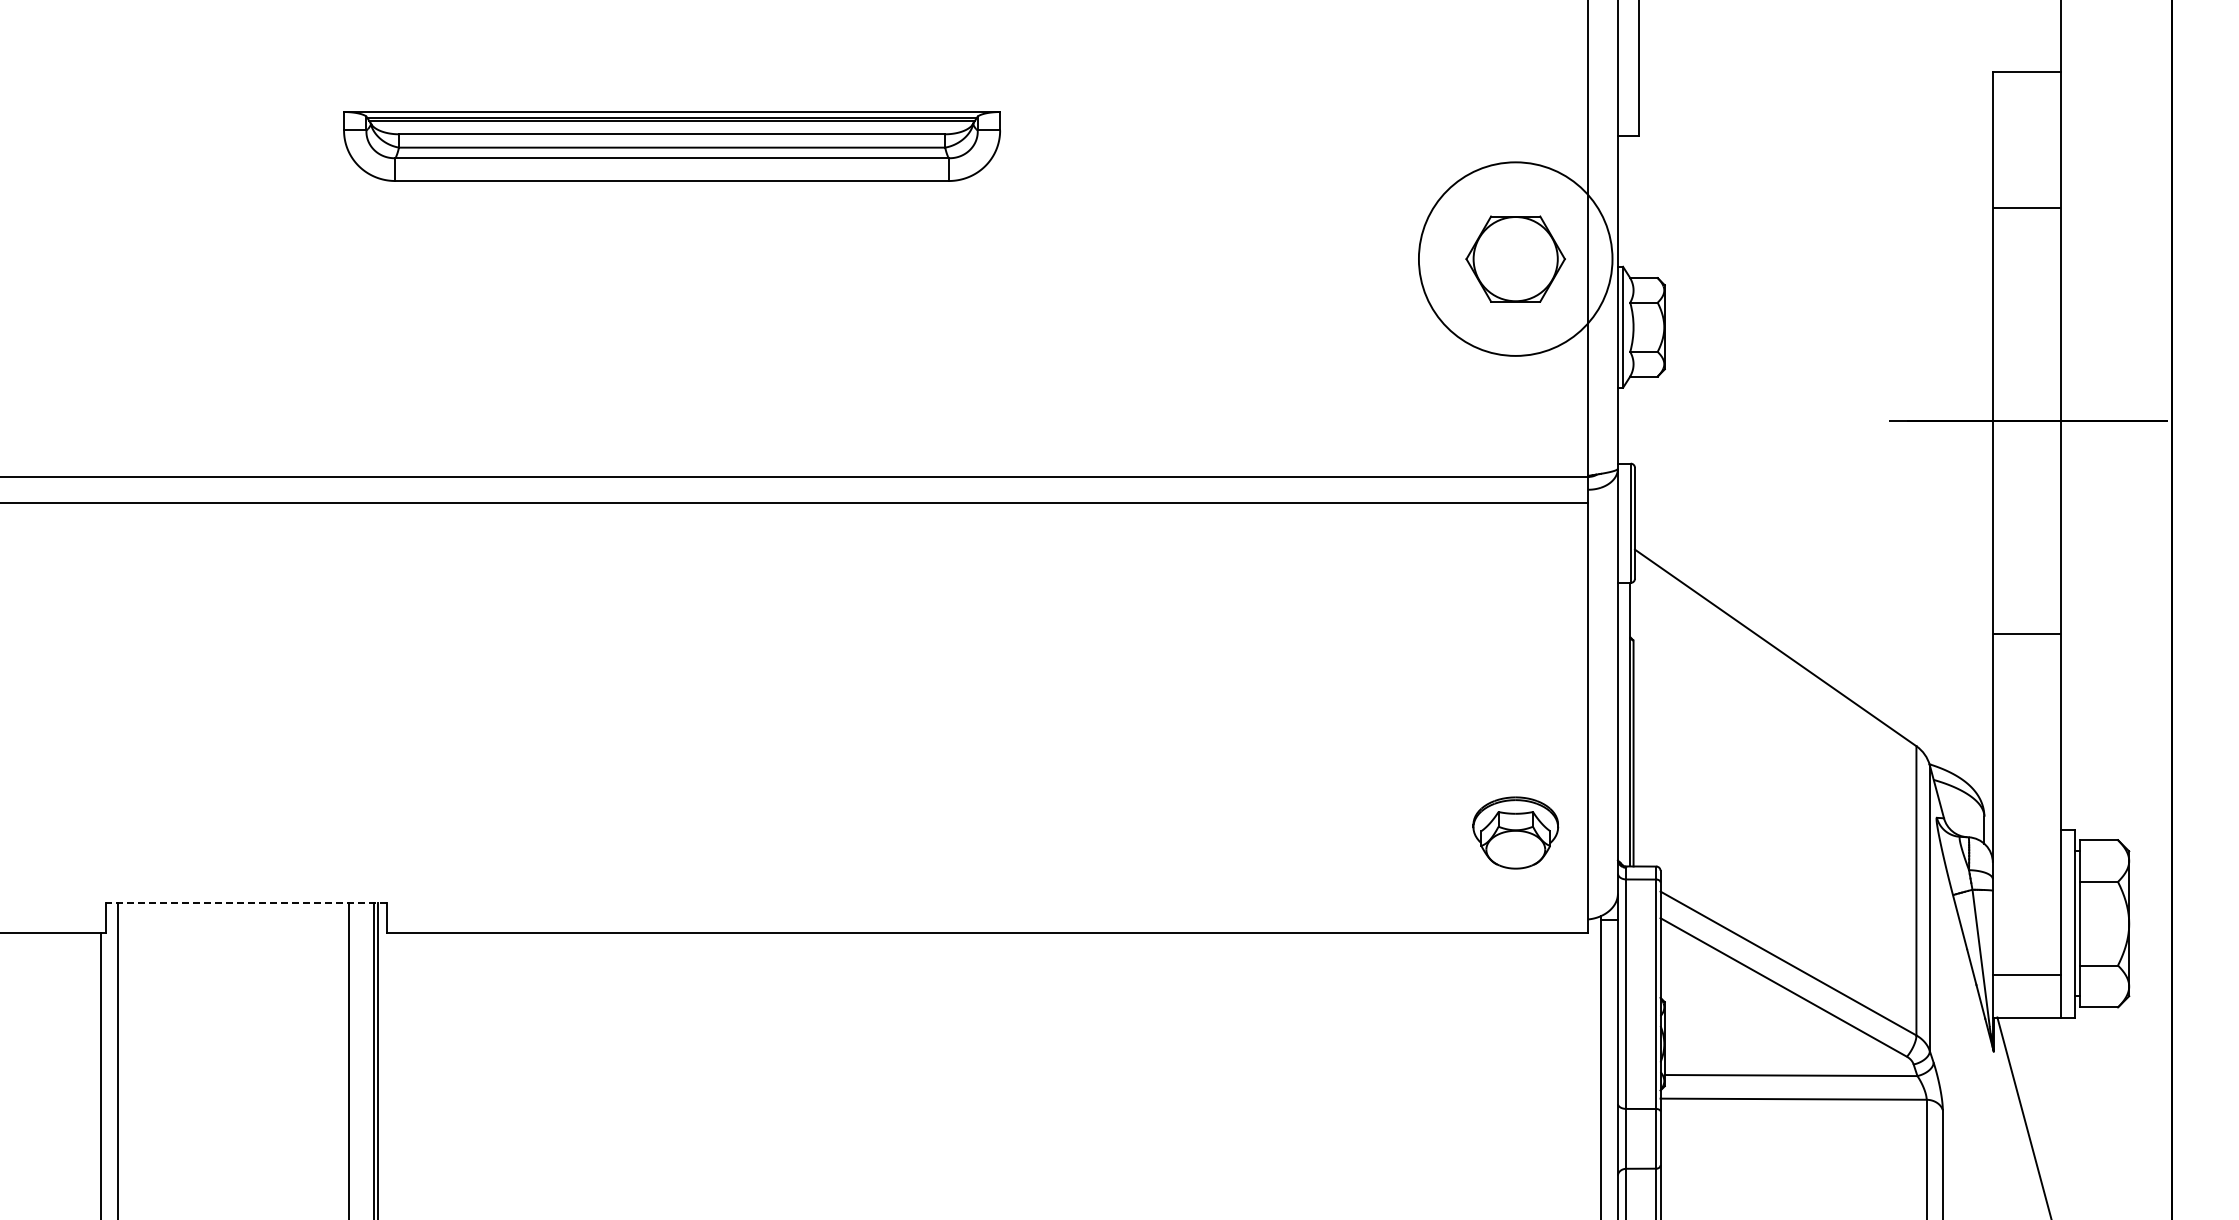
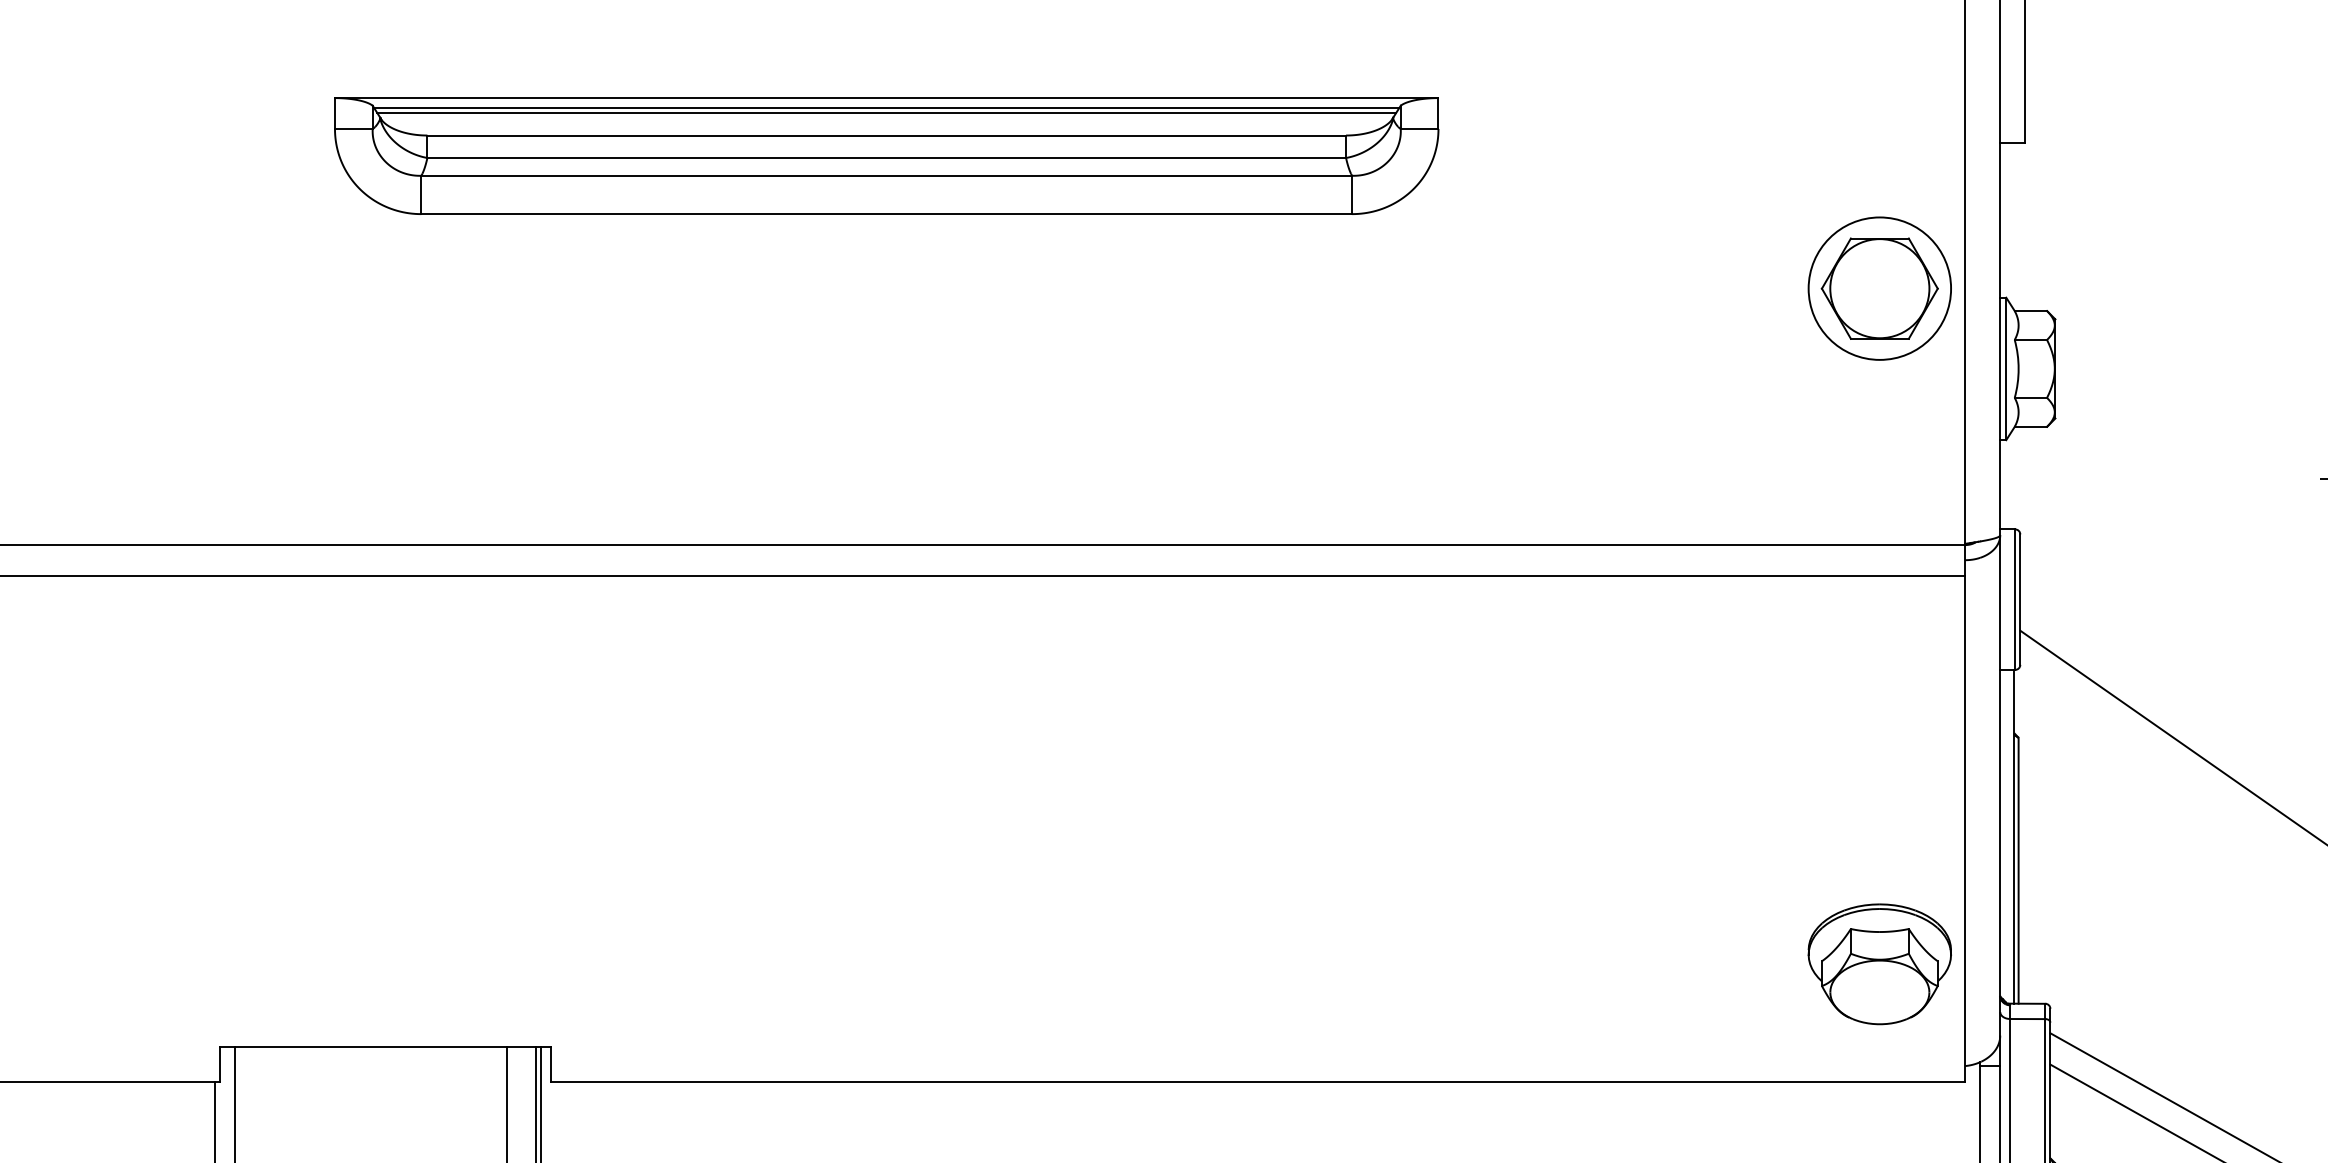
part: (671, 146) -> (885, 156), size x1.43
circle: (1515, 258) -> (1879, 287), size x0.62
part: (1515, 832) -> (1879, 963), size x1.43
line: (246, 902) -> (385, 1046), dashed -> solid

